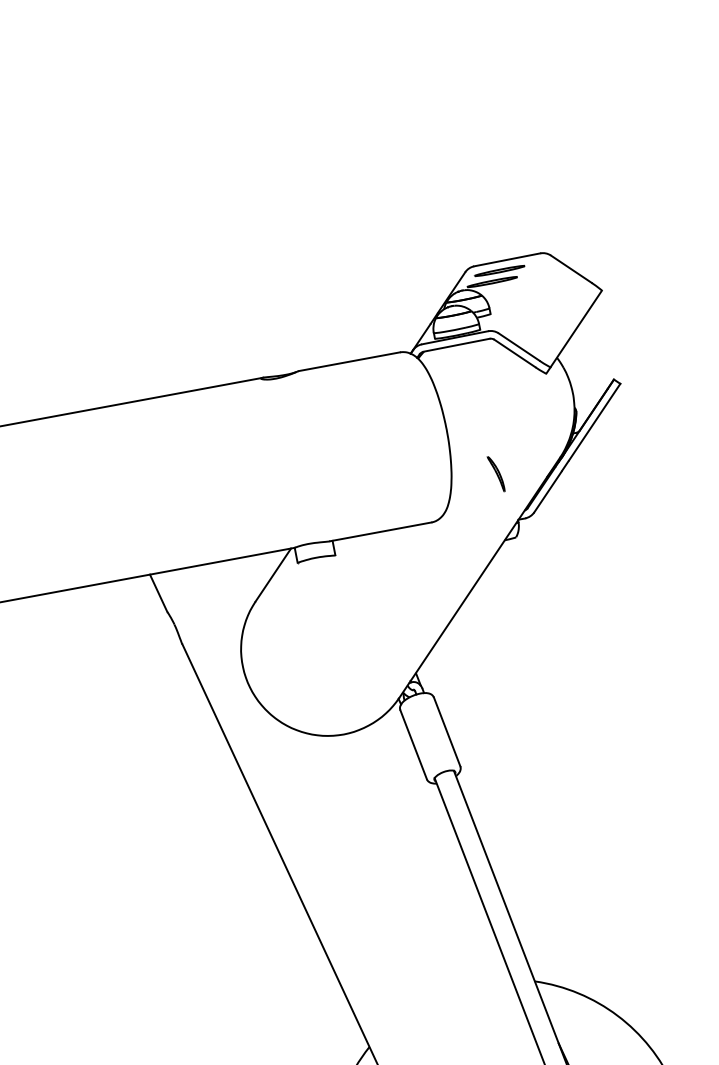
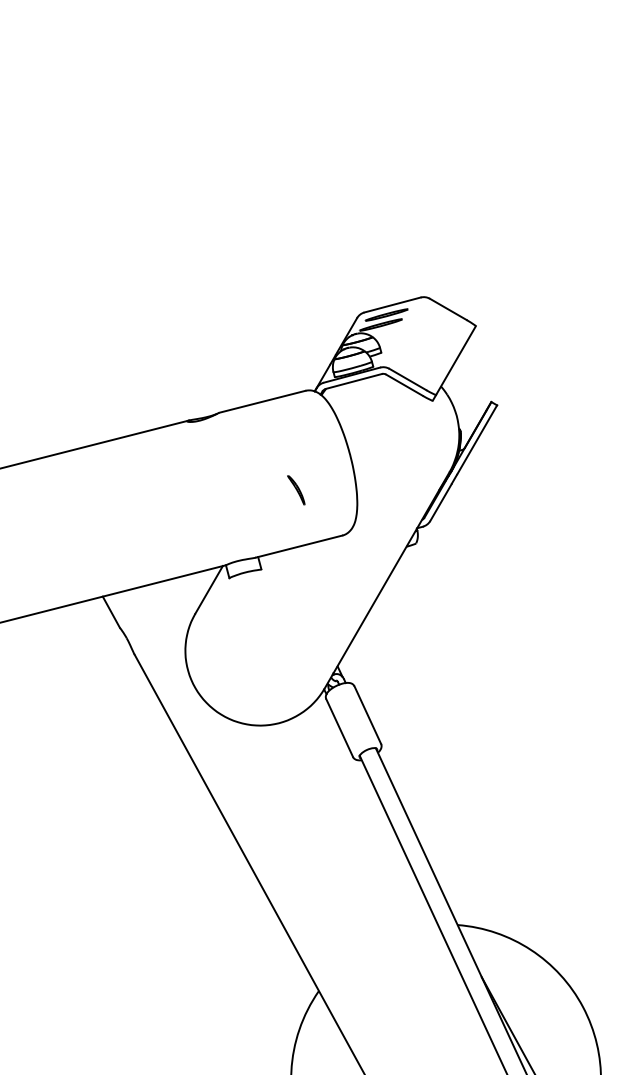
part: (496, 474) -> (296, 490), moved

